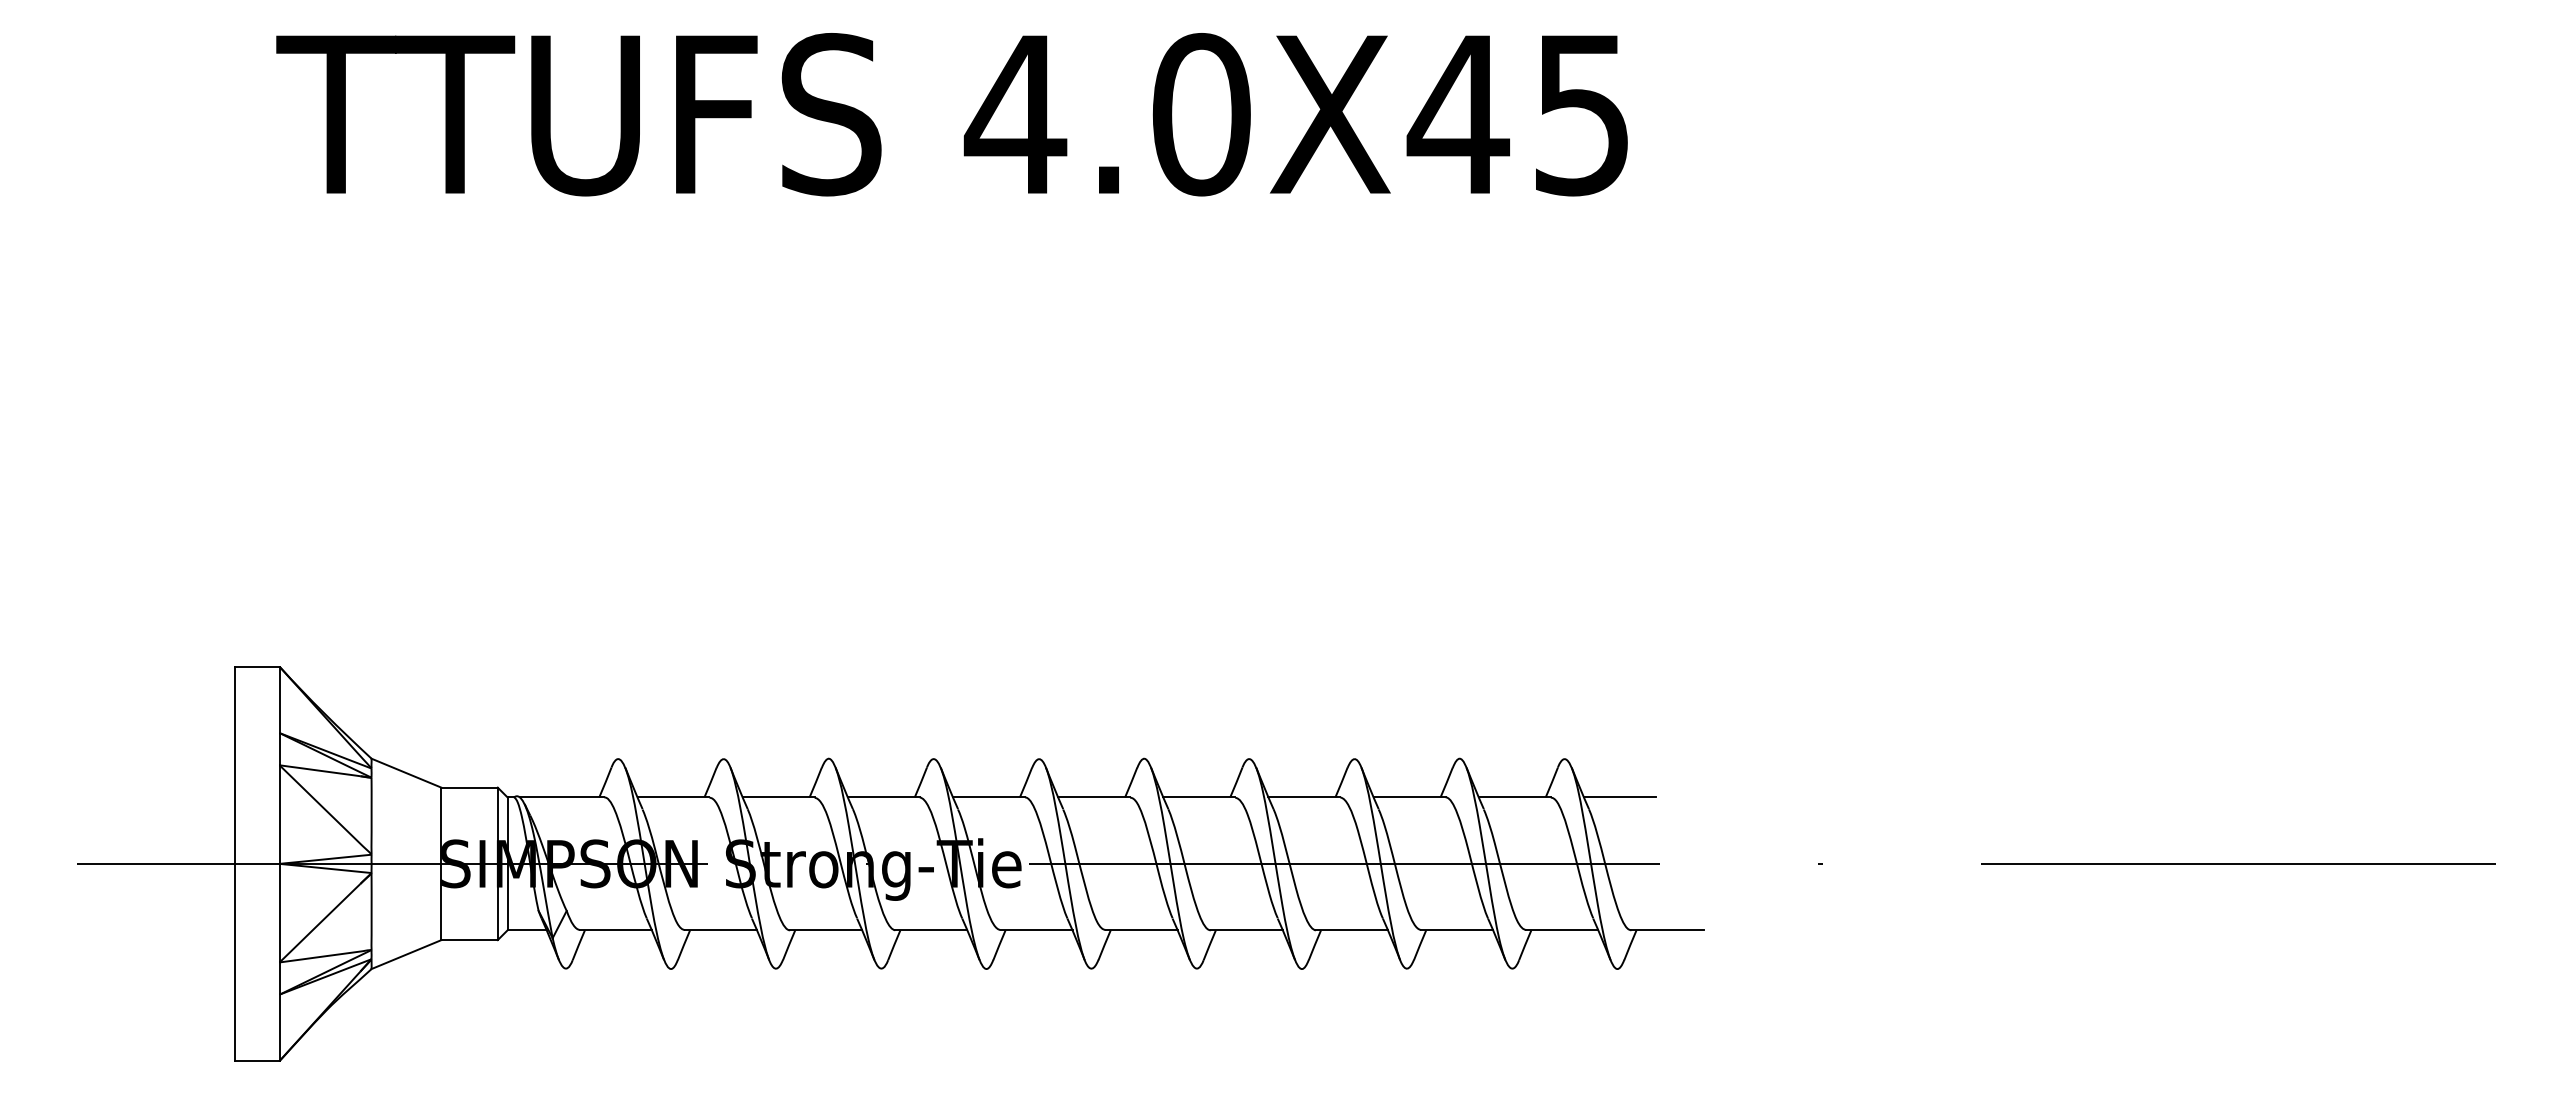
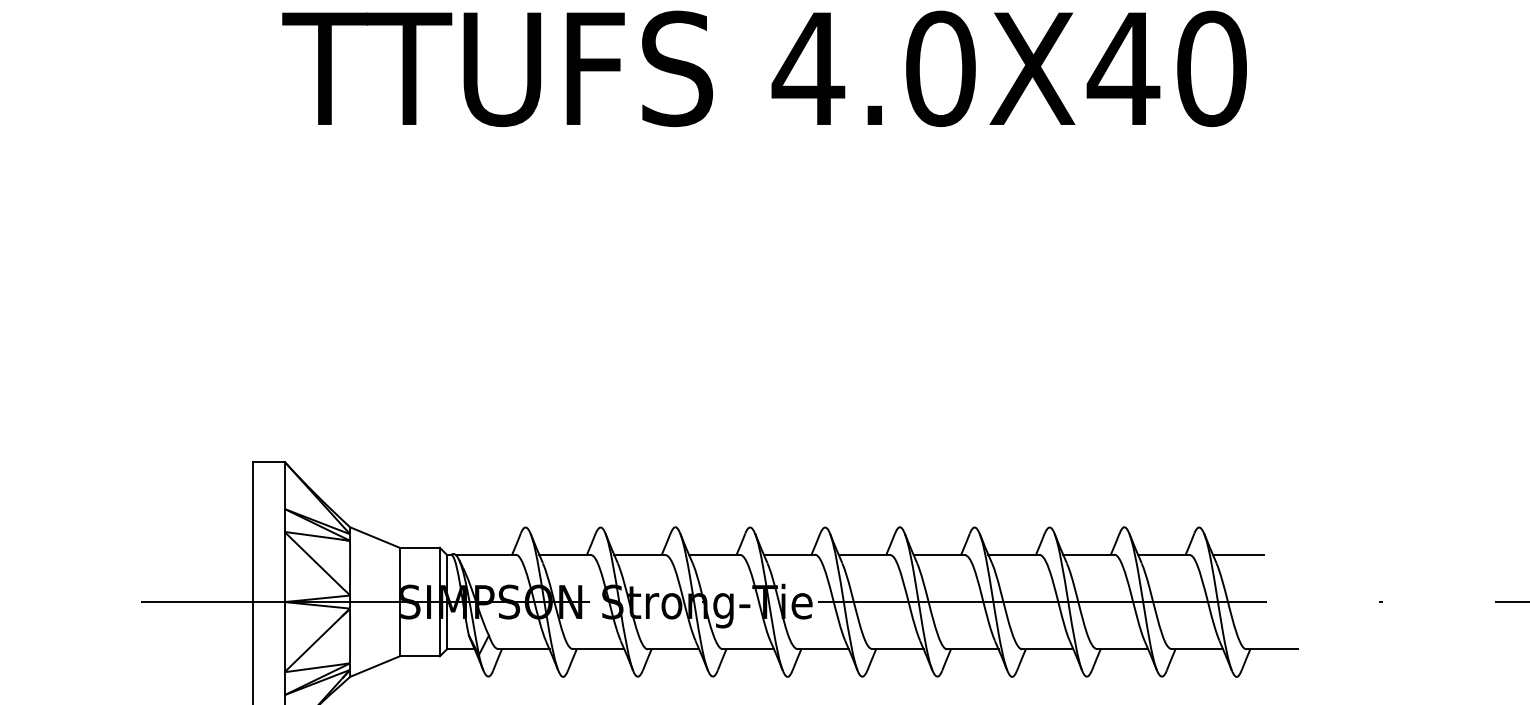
text: (1582, 114) -> (1211, 68), 4.0X45 -> 4.0X40

